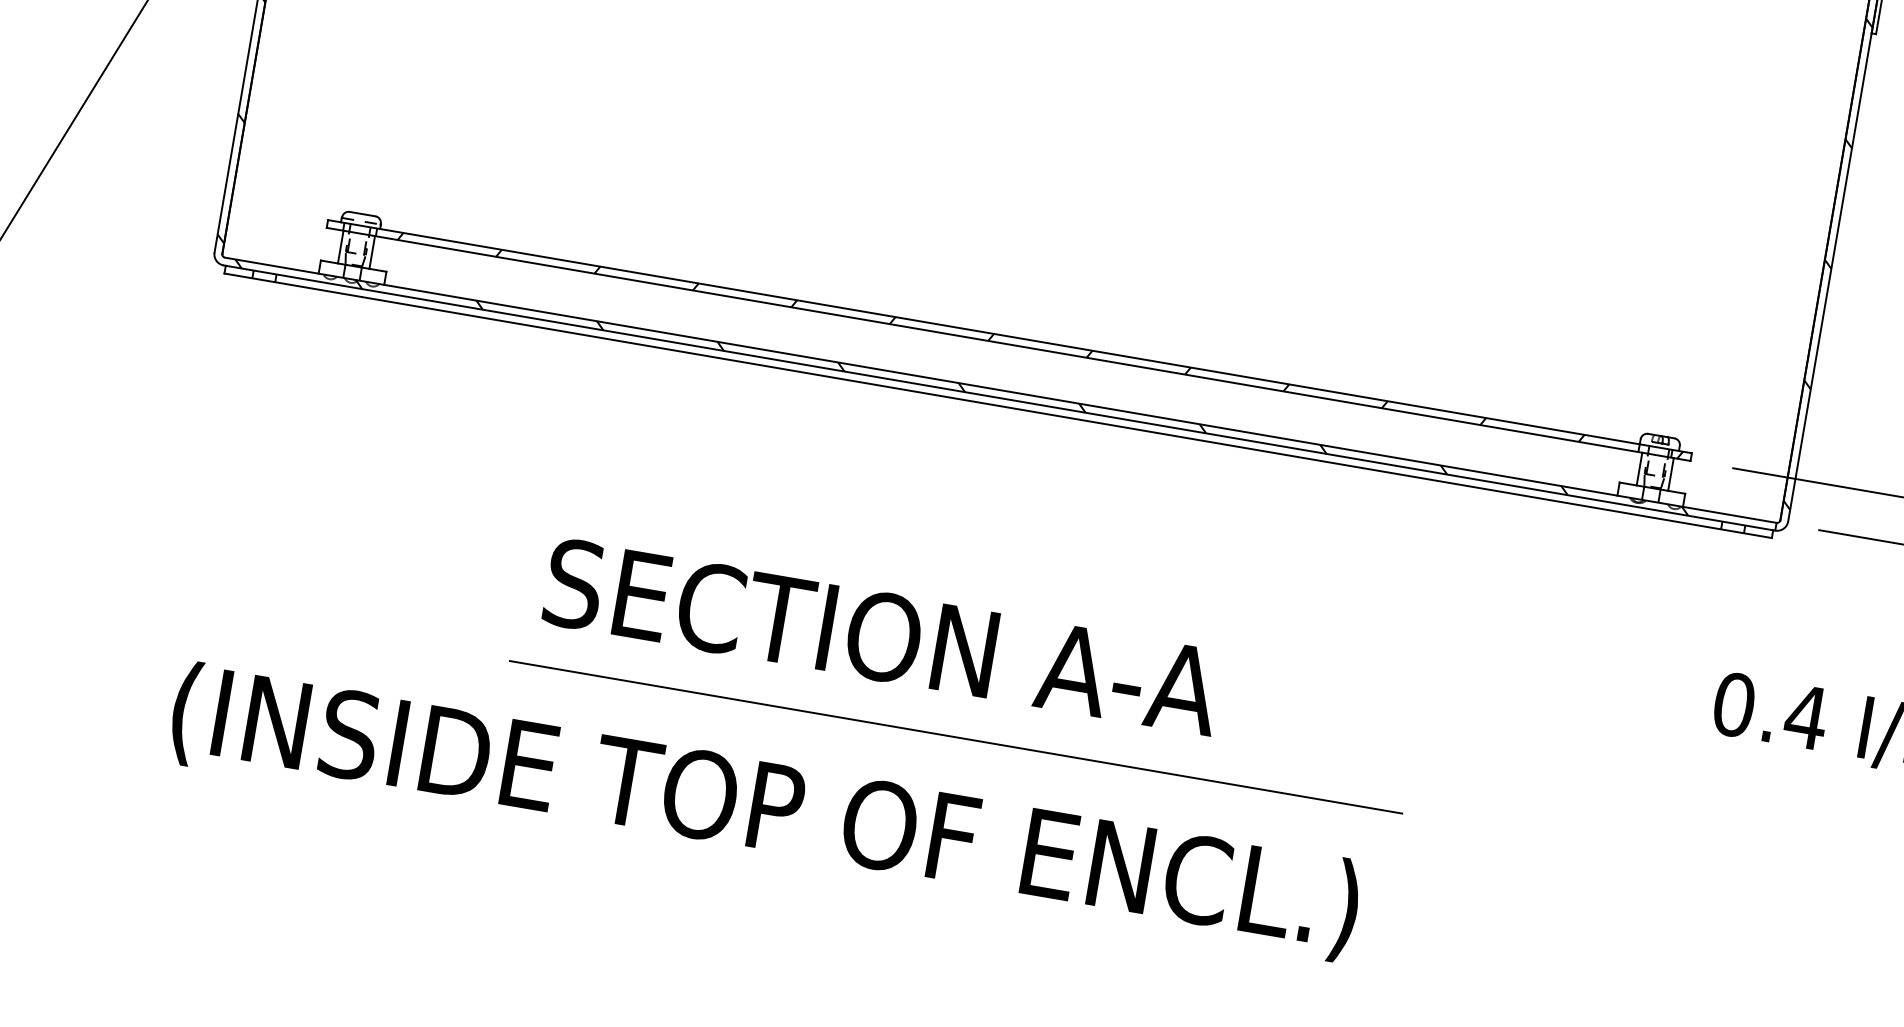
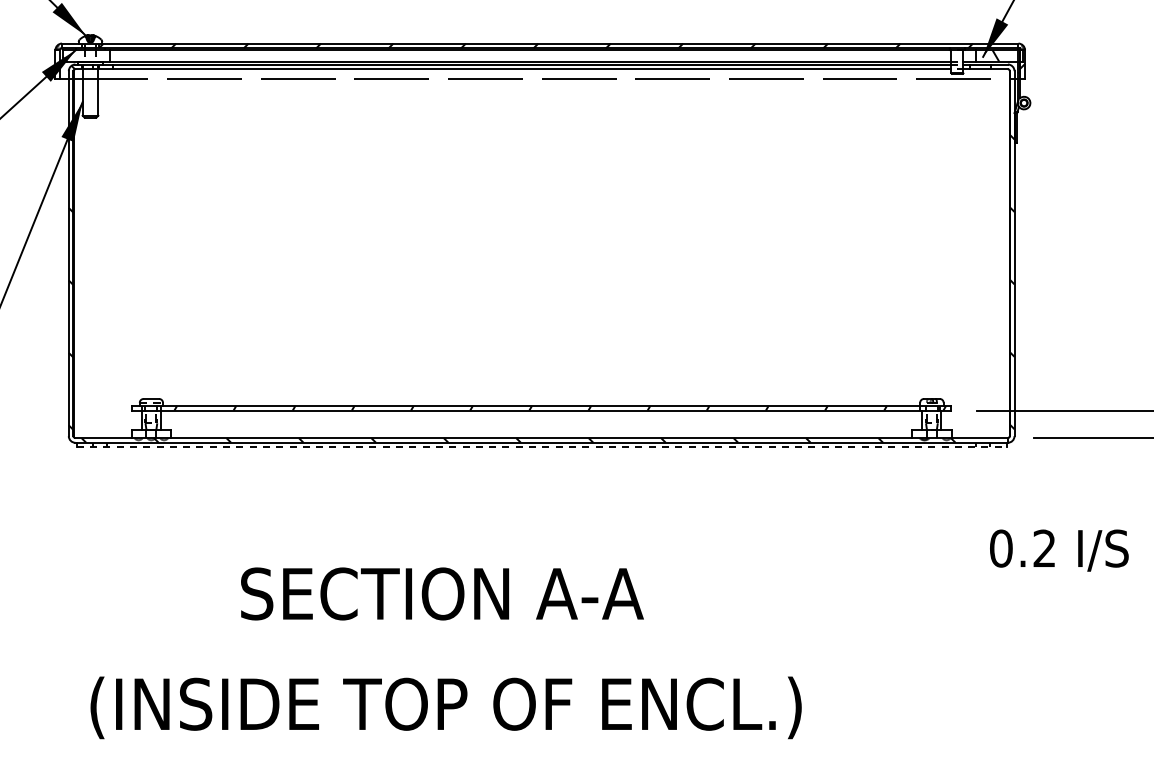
line: (997, 405) -> (541, 447), solid -> dashed
text: (883, 636) -> (442, 593), moved
text: (1806, 715) -> (1044, 547), 0.4 -> 0.2
line: (956, 737) -> (550, 645), removed

